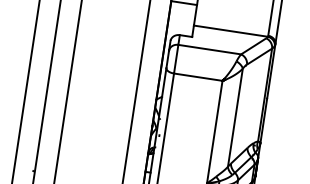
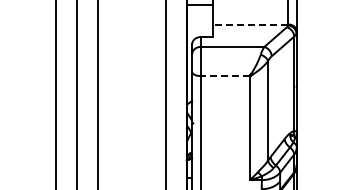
line: (230, 31) -> (250, 25), solid -> dashed
line: (198, 77) -> (225, 76), solid -> dashed

